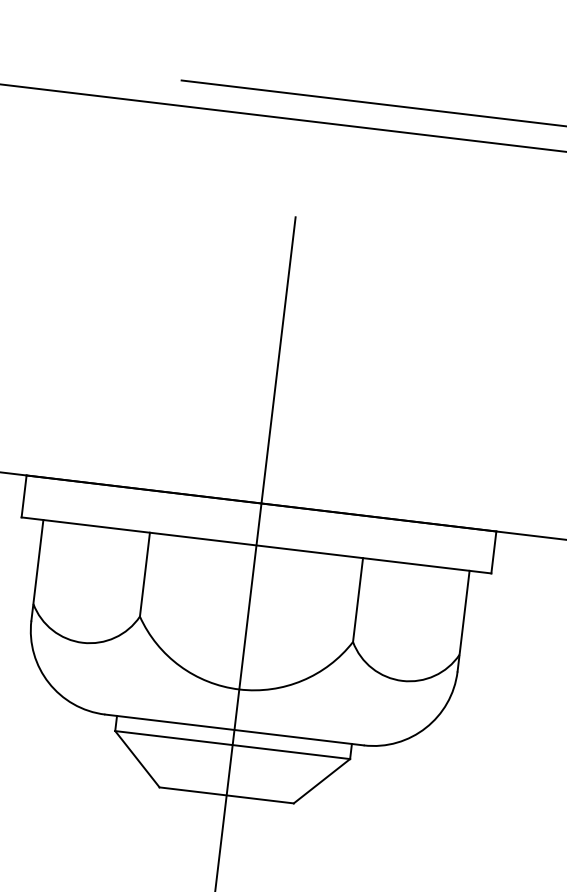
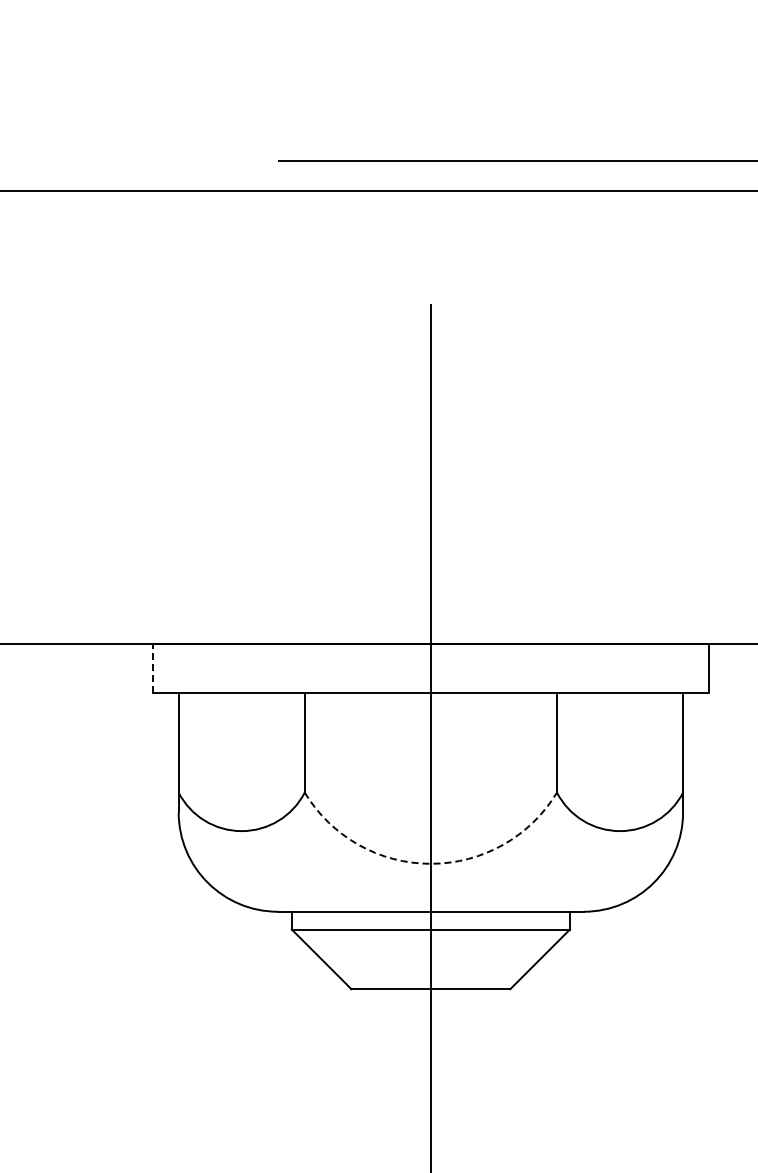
line: (23, 496) -> (152, 668), solid -> dashed
arc: (239, 689) -> (430, 863), solid -> dashed

